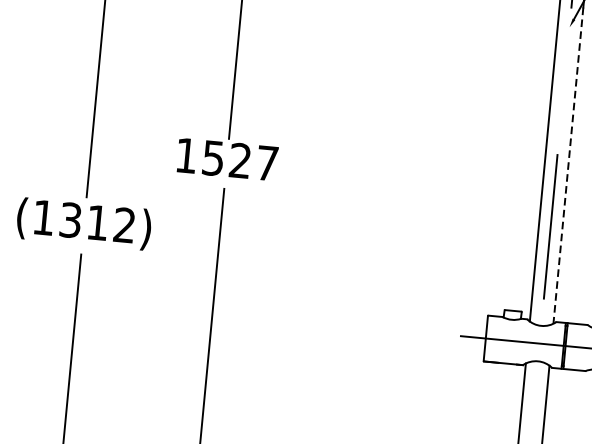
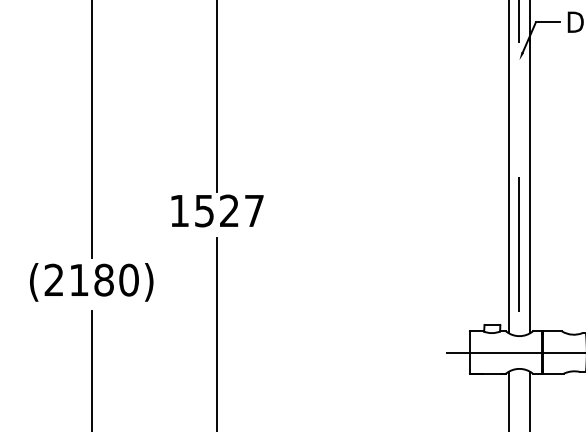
line: (568, 166) -> (530, 187), dashed -> solid
text: (84, 220) -> (91, 279), (1312) -> (2180)

